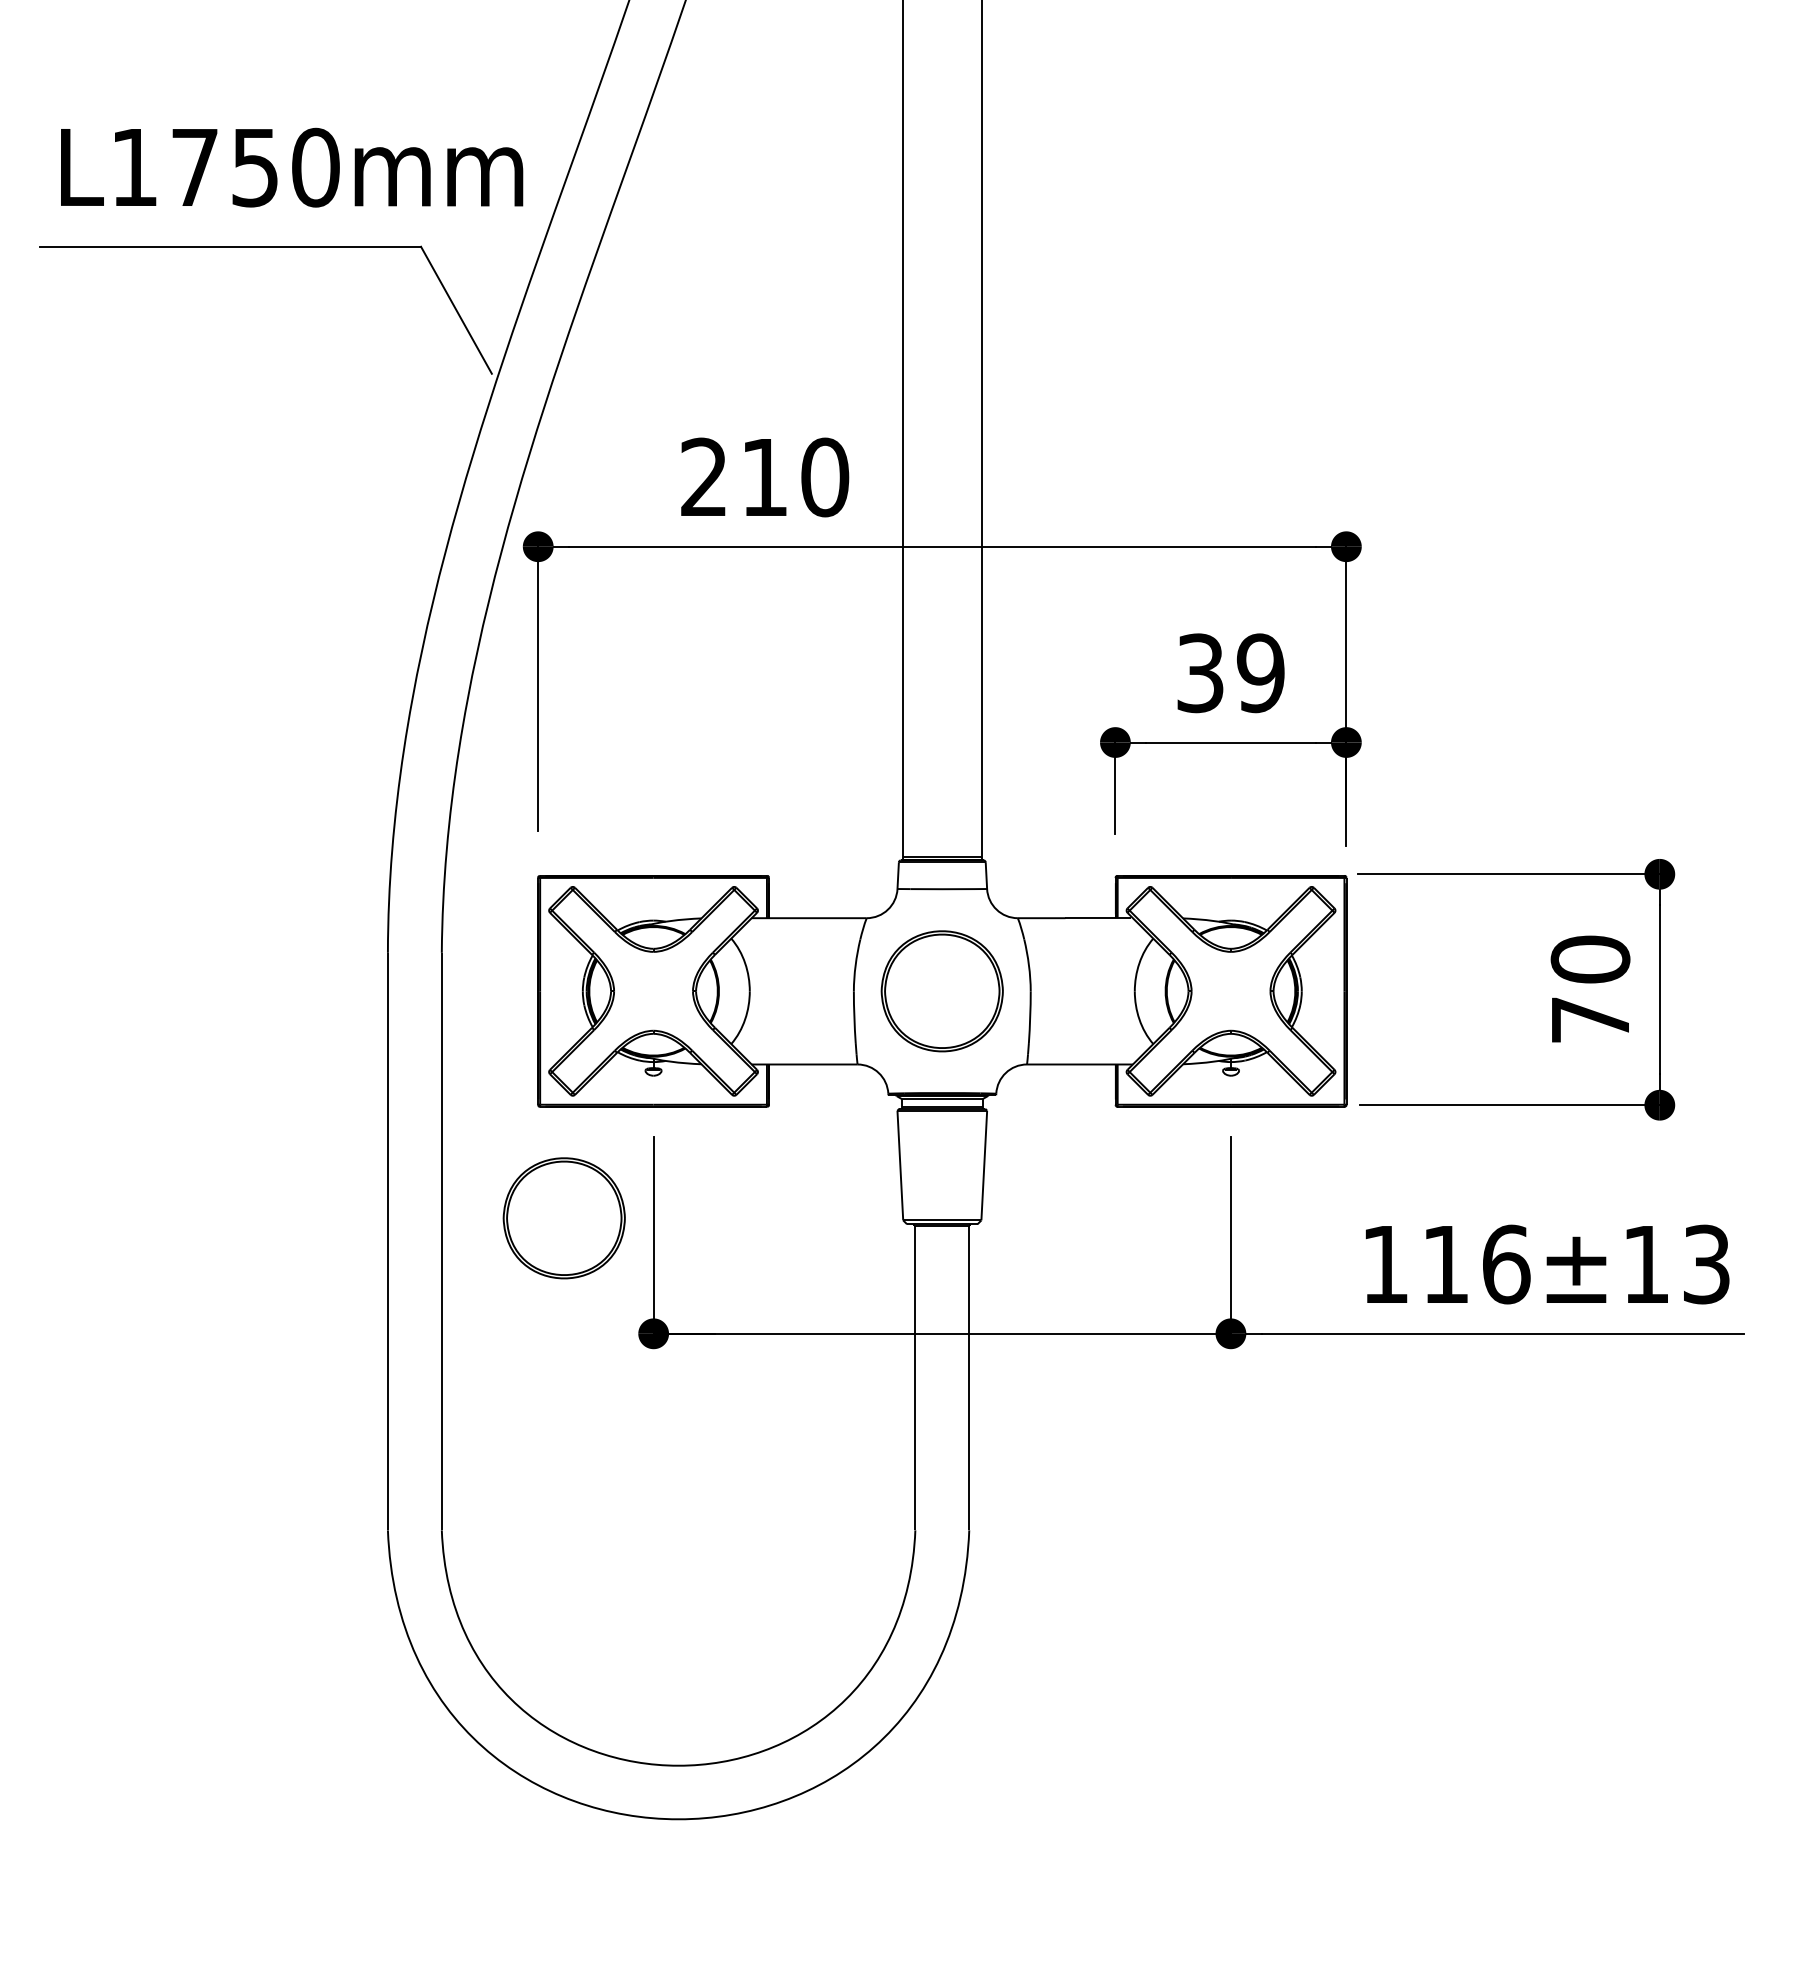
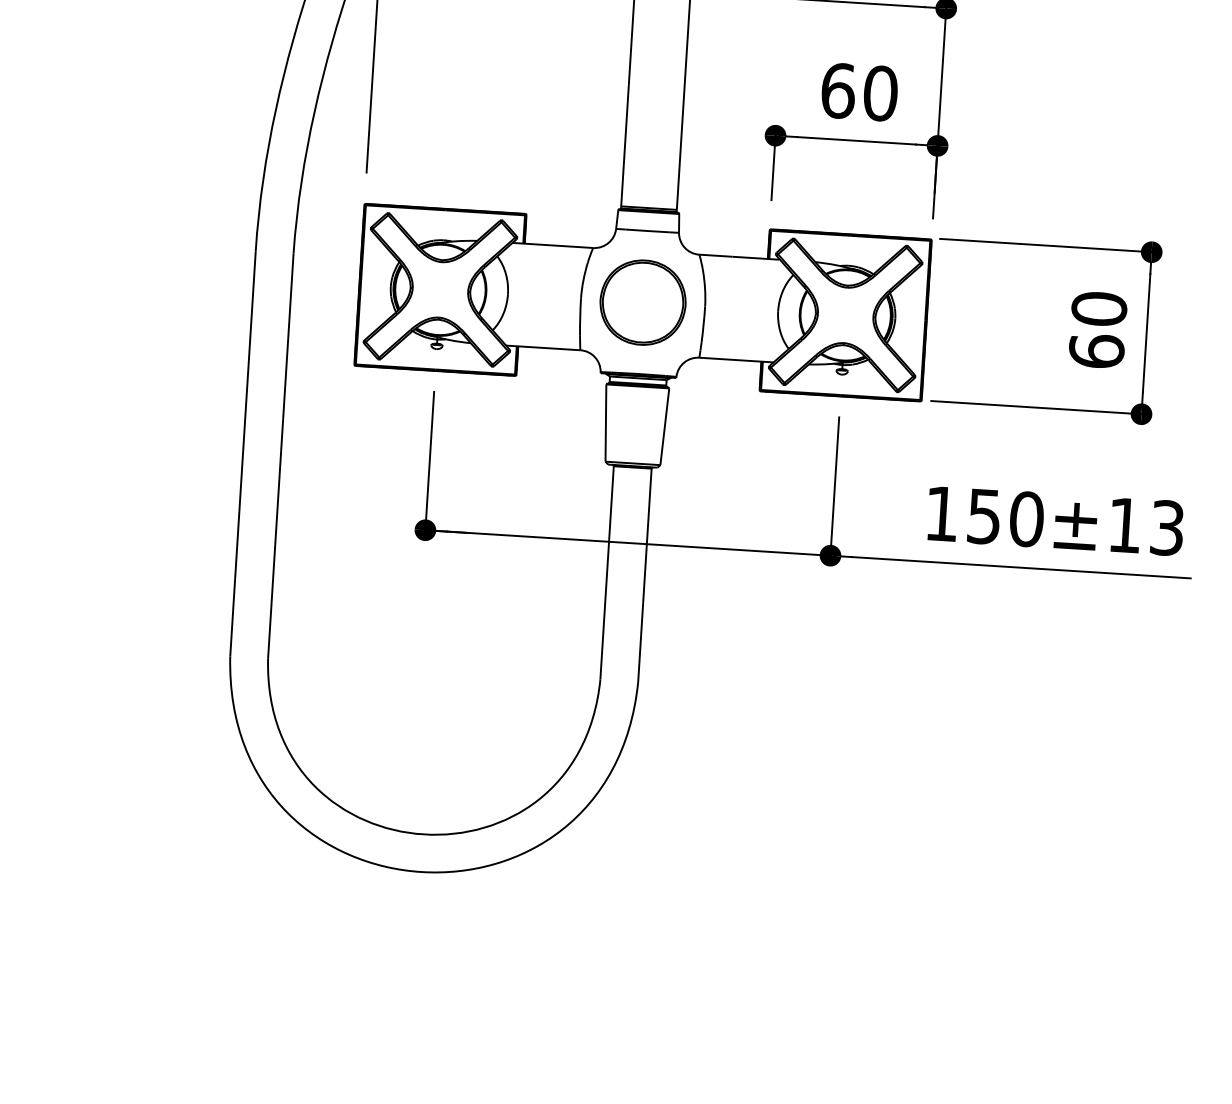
text: (1230, 673) -> (859, 92), 39 -> 60
text: (1590, 1019) -> (1096, 351), 70 -> 60
part: (563, 1218) -> (367, 445), removed
text: (1476, 1264) -> (1005, 517), 116±13 -> 150±13

